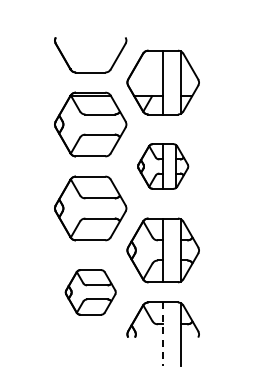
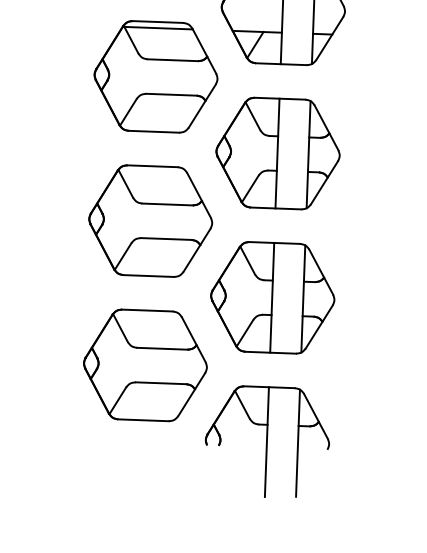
part: (162, 166) -> (276, 153), size x1.43
part: (90, 292) -> (145, 365), size x1.43
line: (162, 334) -> (266, 442), dashed -> solid

